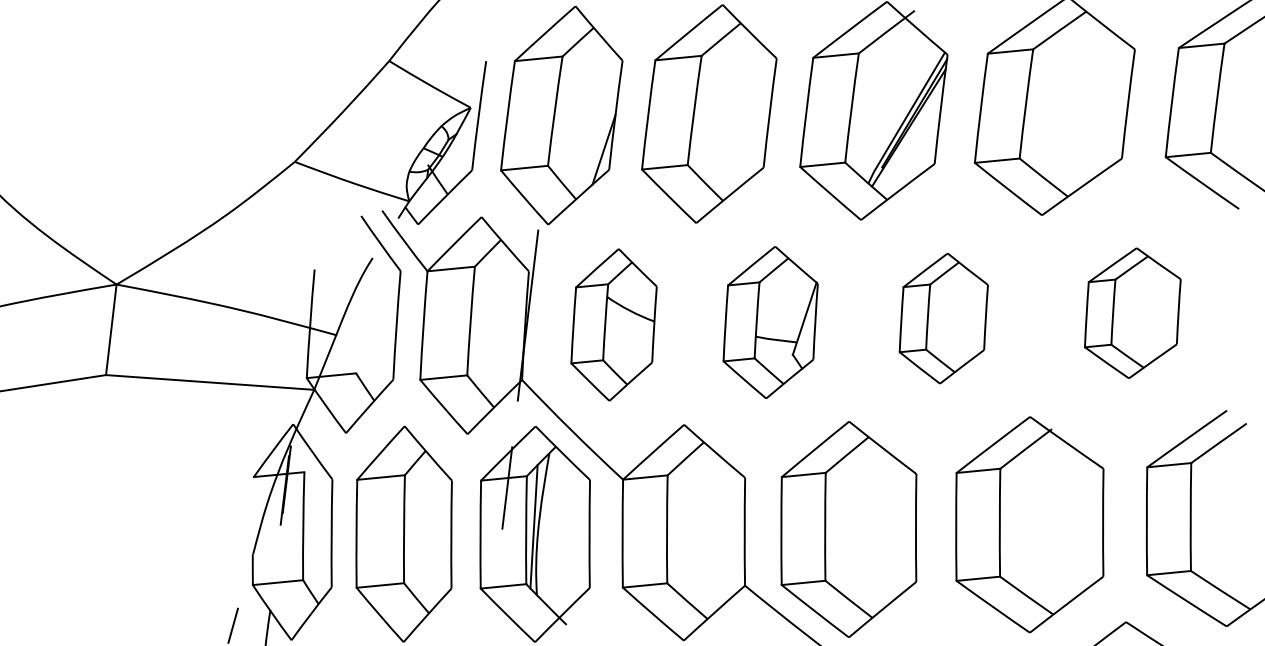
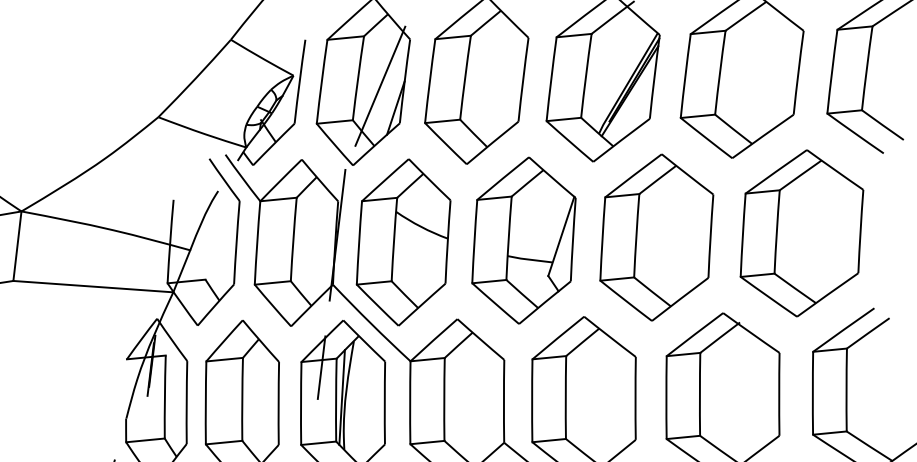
line: (583, 121) -> (380, 86), added
part: (1132, 313) -> (801, 233), size x1.67
part: (943, 318) -> (656, 237), size x1.67
part: (770, 322) -> (523, 240), size x1.43
part: (613, 324) -> (403, 242), size x1.43

